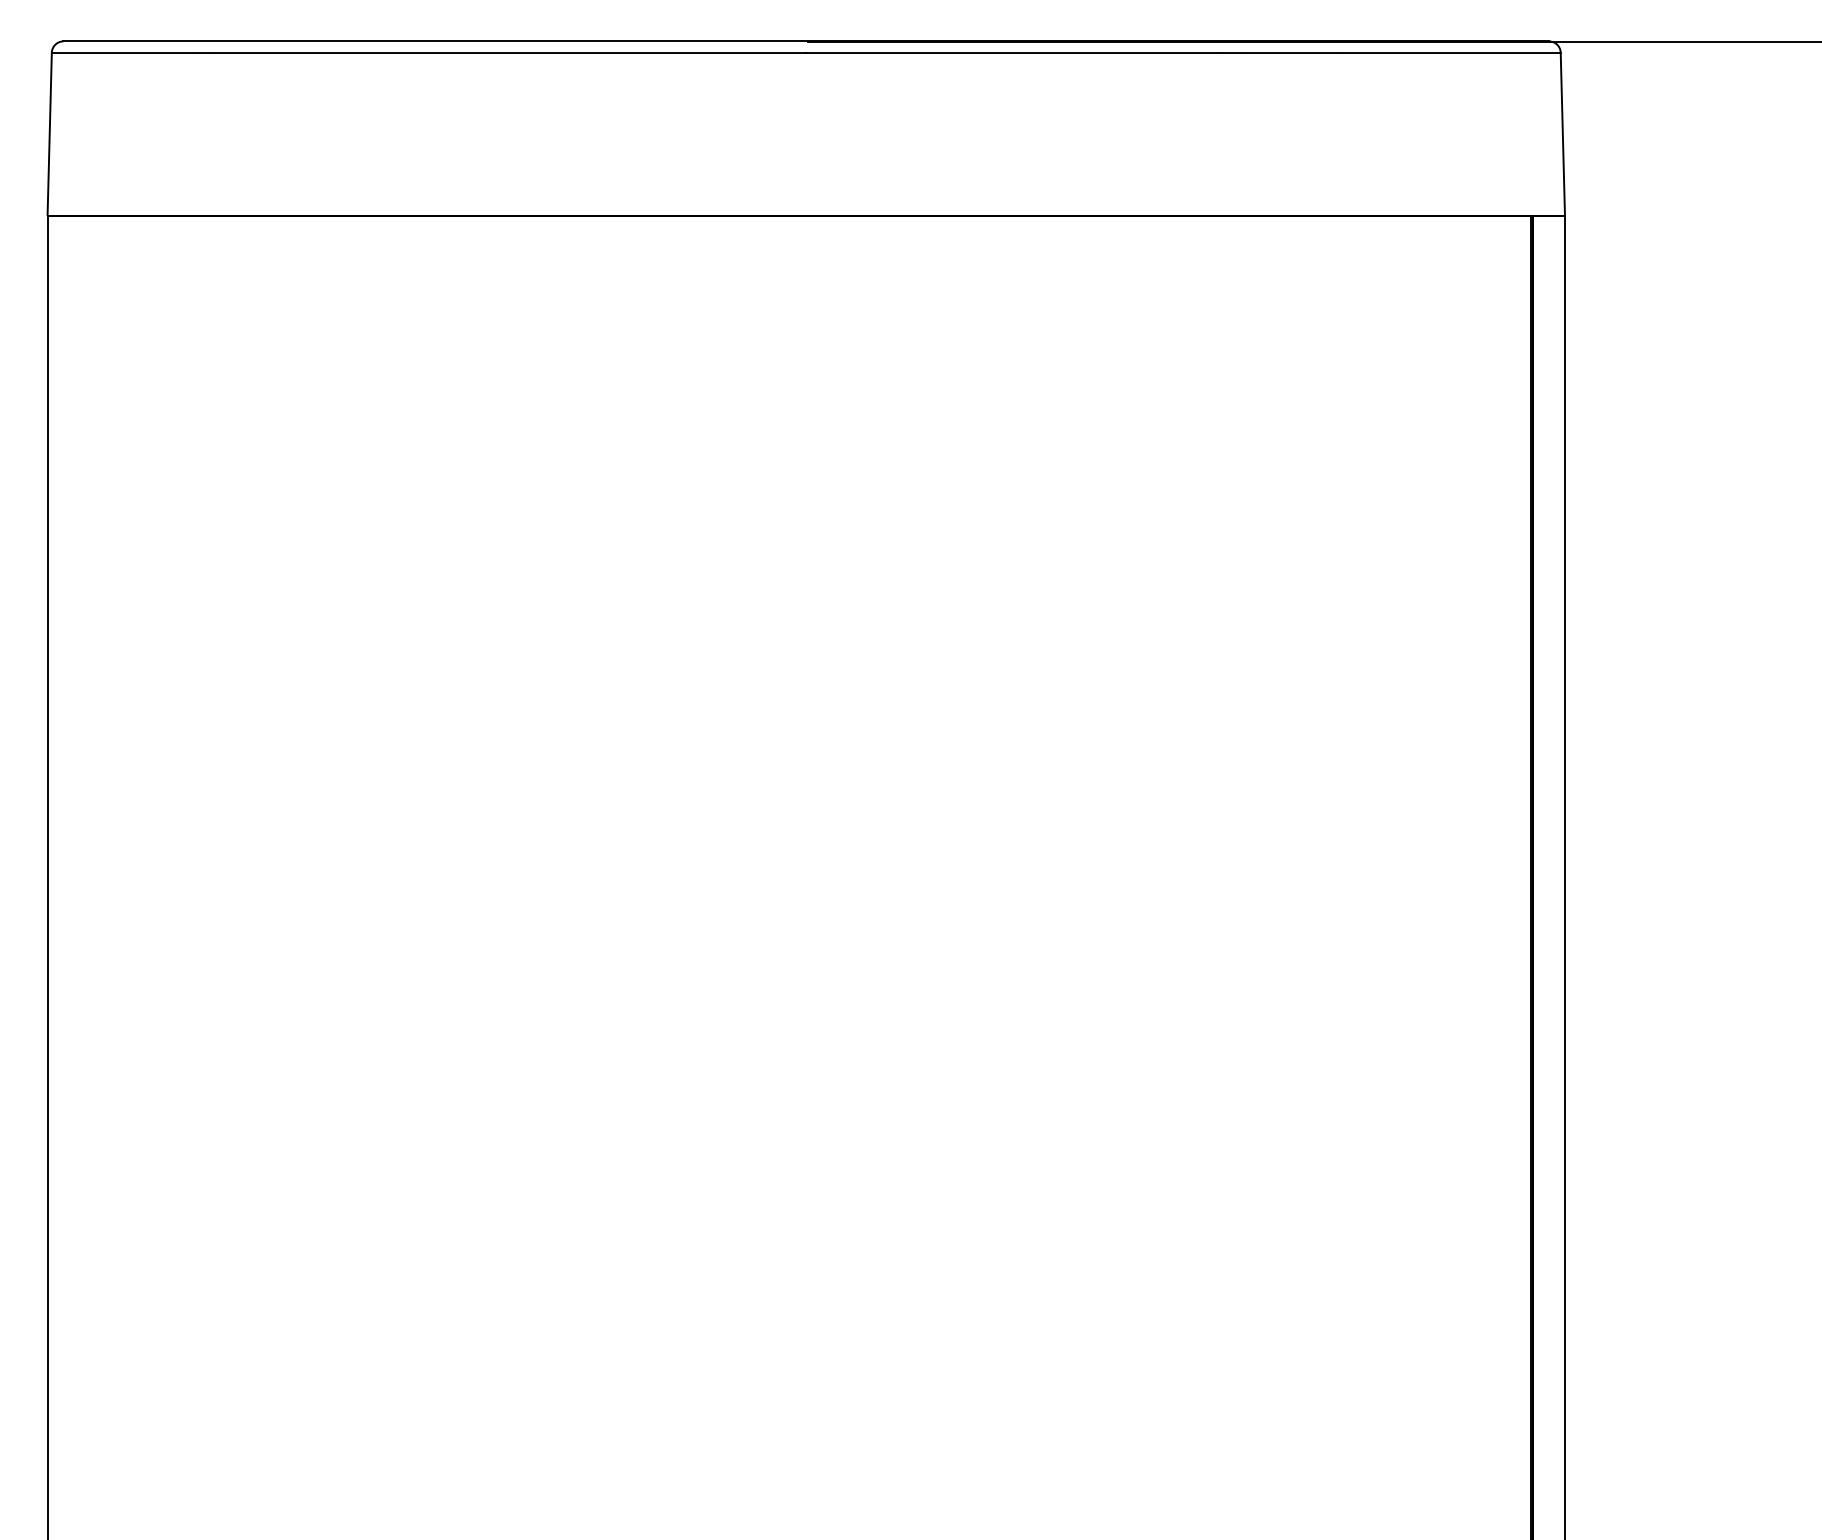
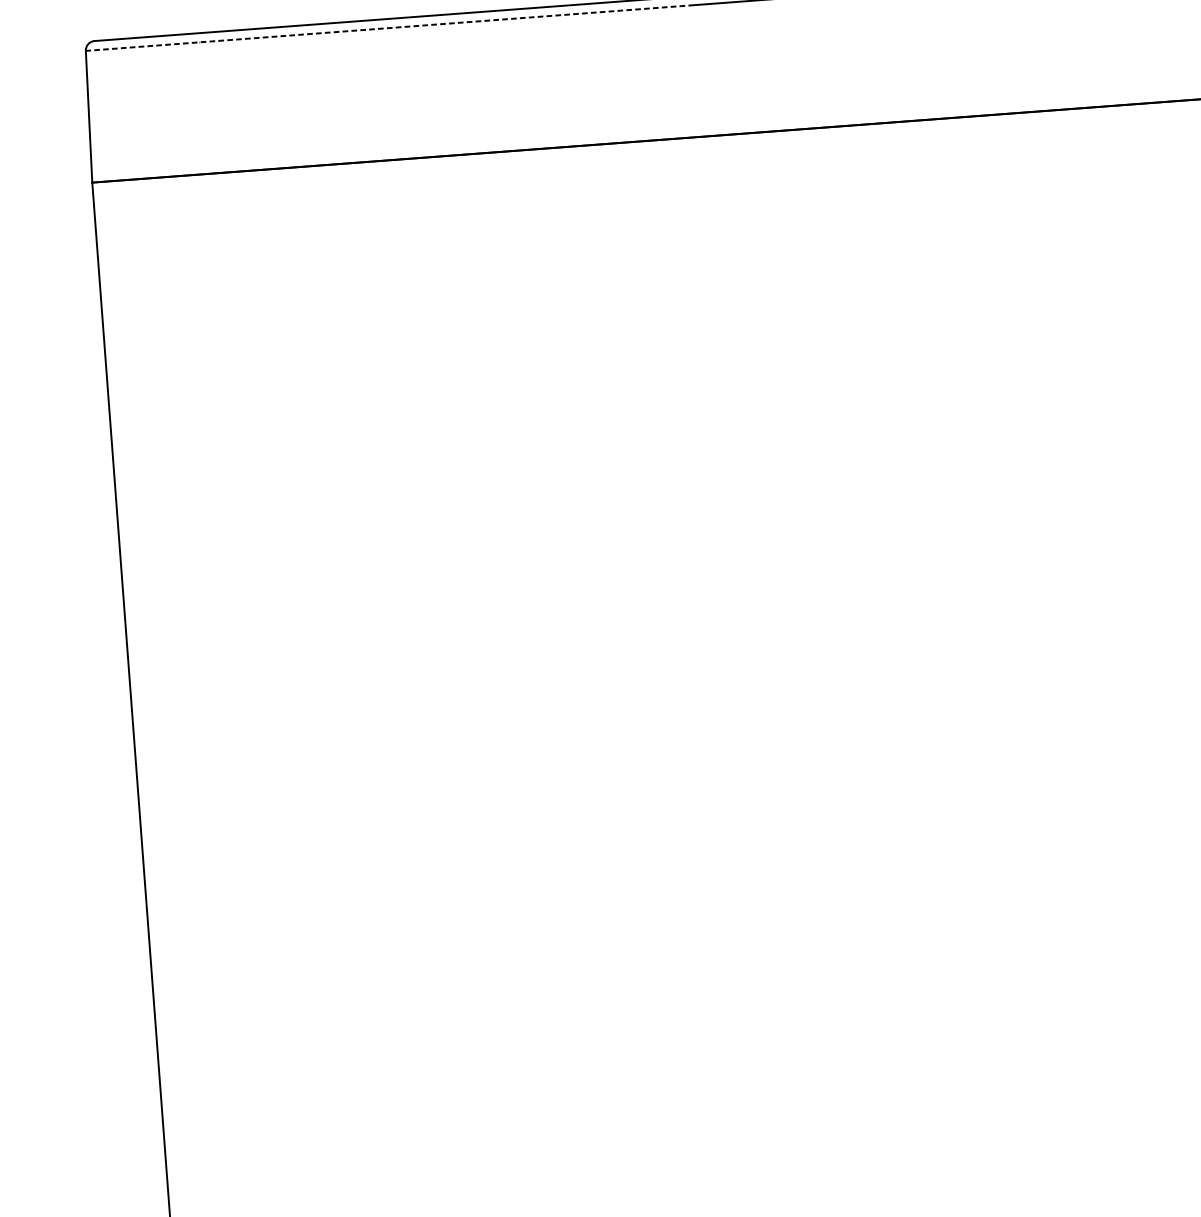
line: (428, 52) -> (389, 27), solid -> dashed

